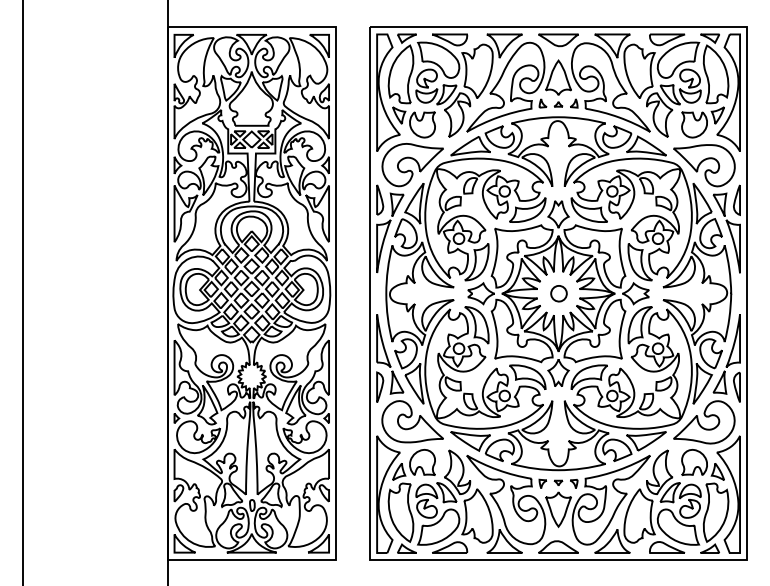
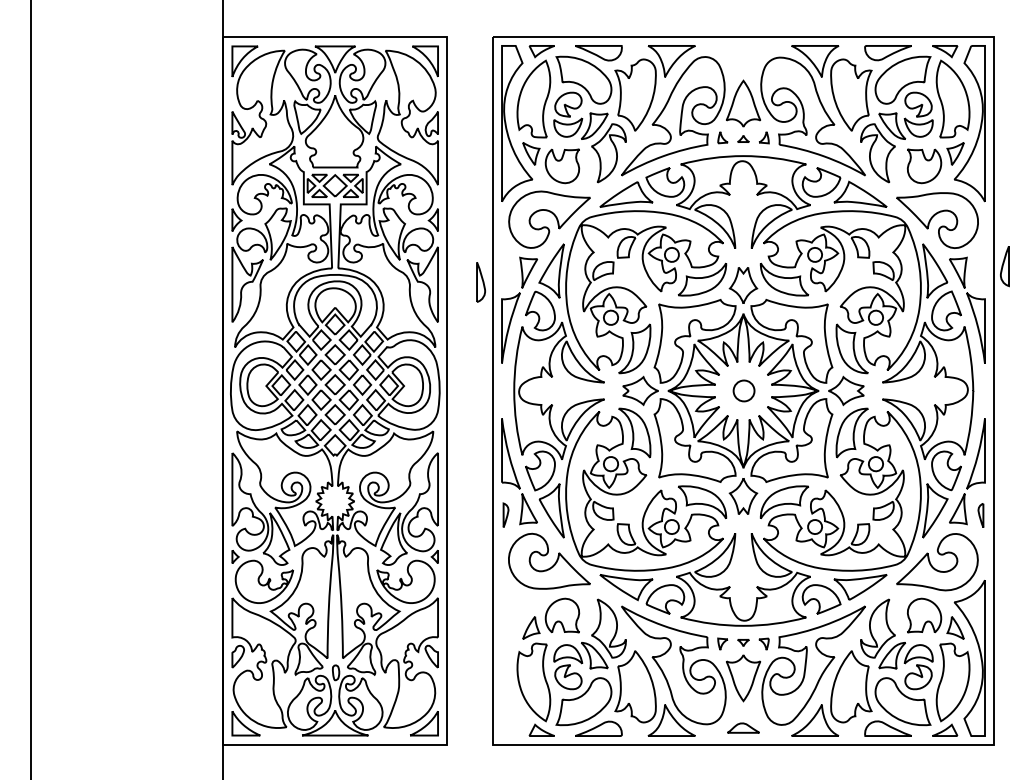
part: (558, 40) -> (743, 53), removed
part: (379, 200) -> (480, 282), moved
part: (736, 200) -> (1004, 266), moved
part: (379, 386) -> (505, 514), size x0.6
part: (736, 387) -> (980, 515), size x0.6
part: (381, 490) -> (507, 653), removed
part: (558, 546) -> (743, 727), size x0.6

